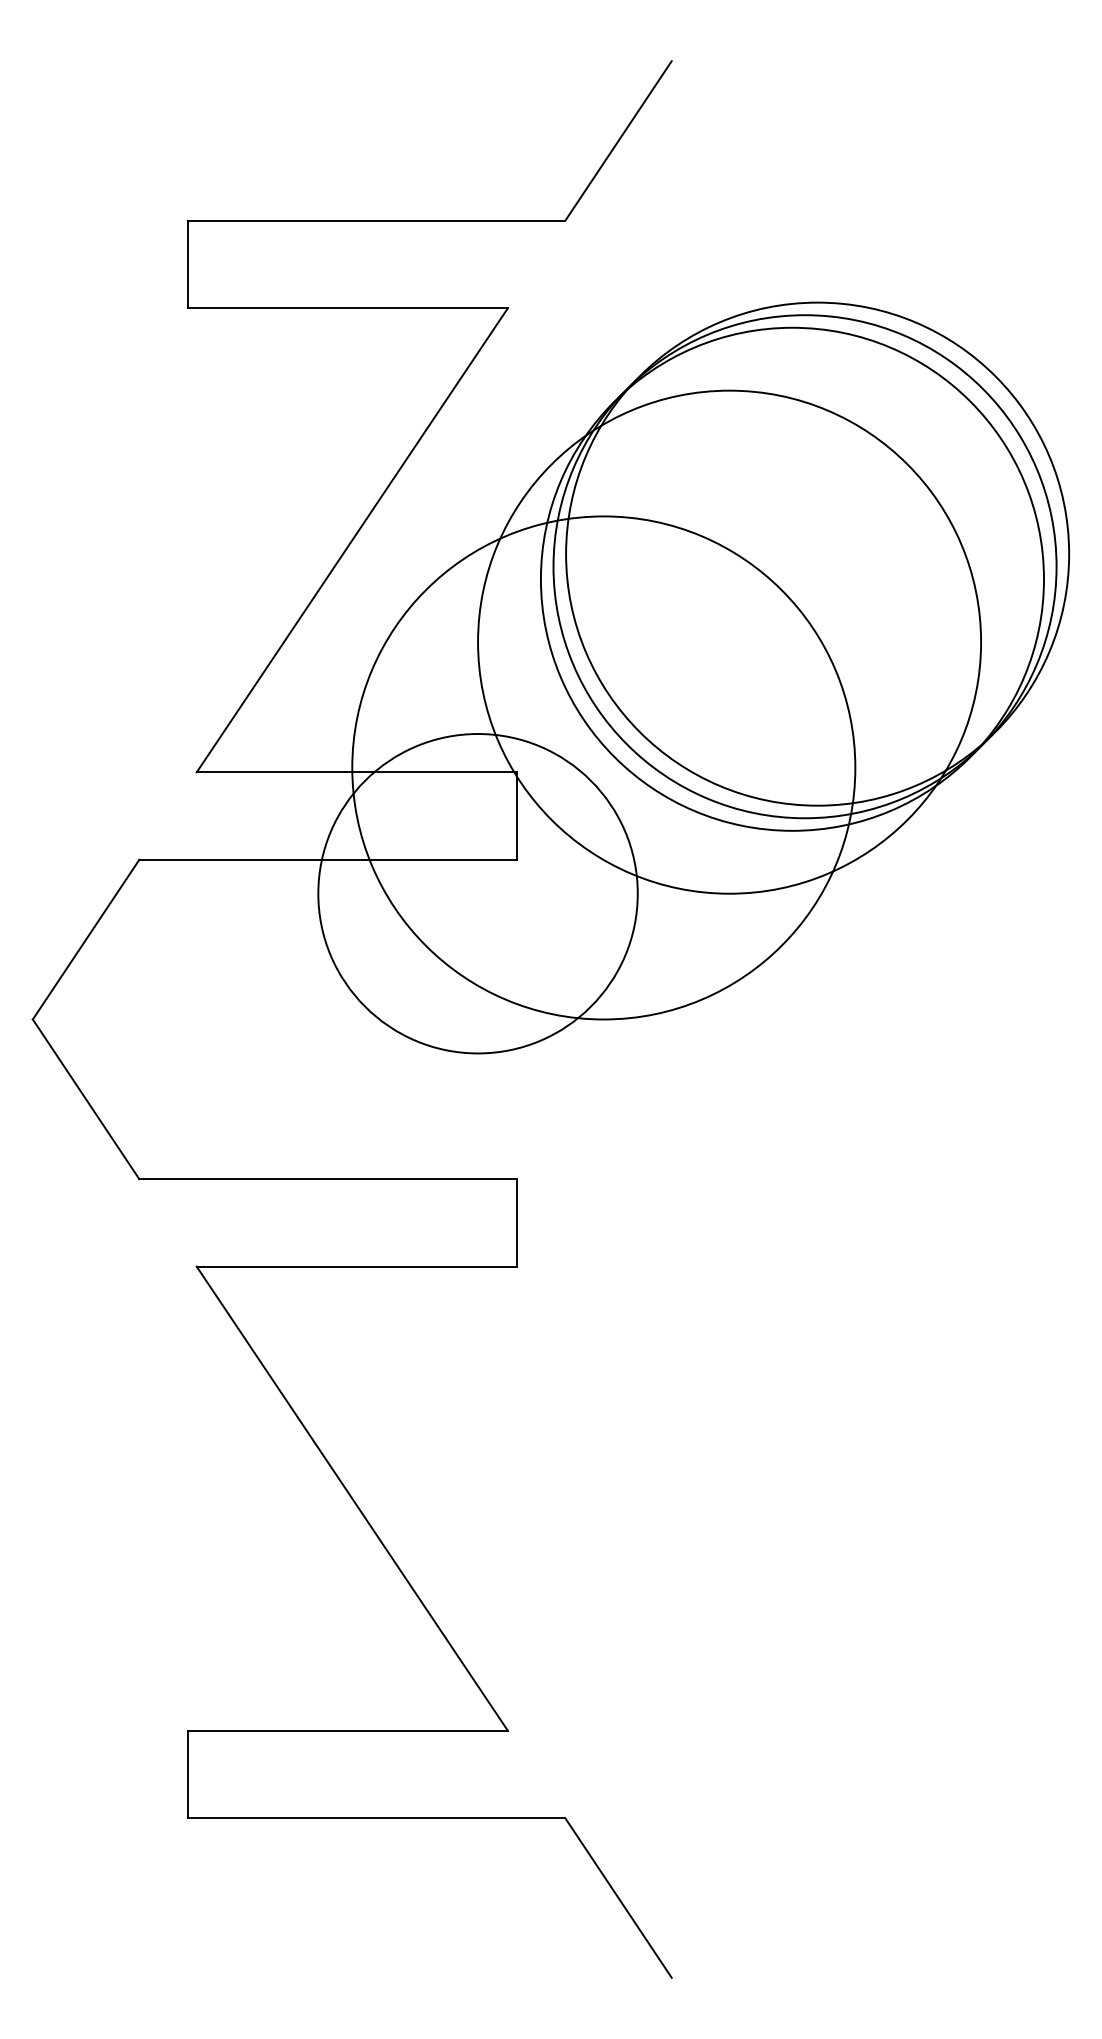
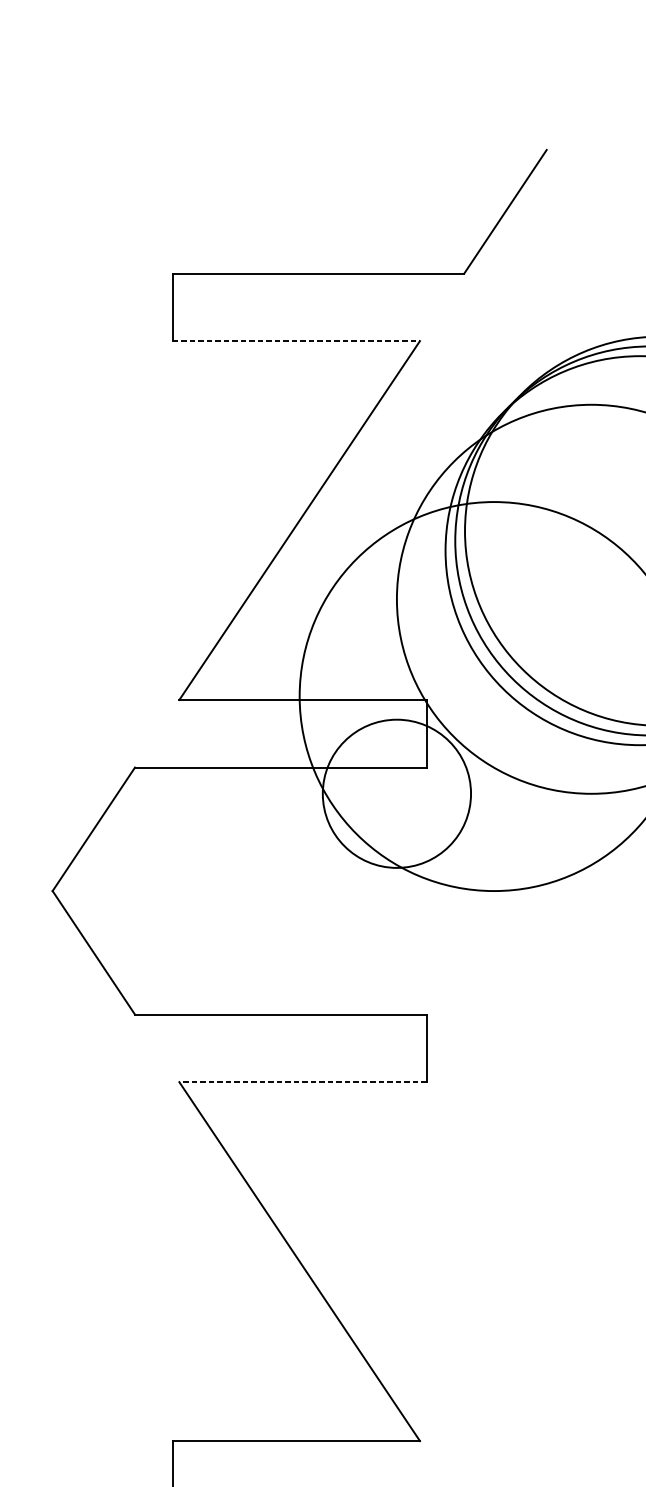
line: (347, 308) -> (295, 341), solid -> dashed
circle: (477, 893) -> (396, 793), size x0.6
line: (356, 1266) -> (302, 1082), solid -> dashed

